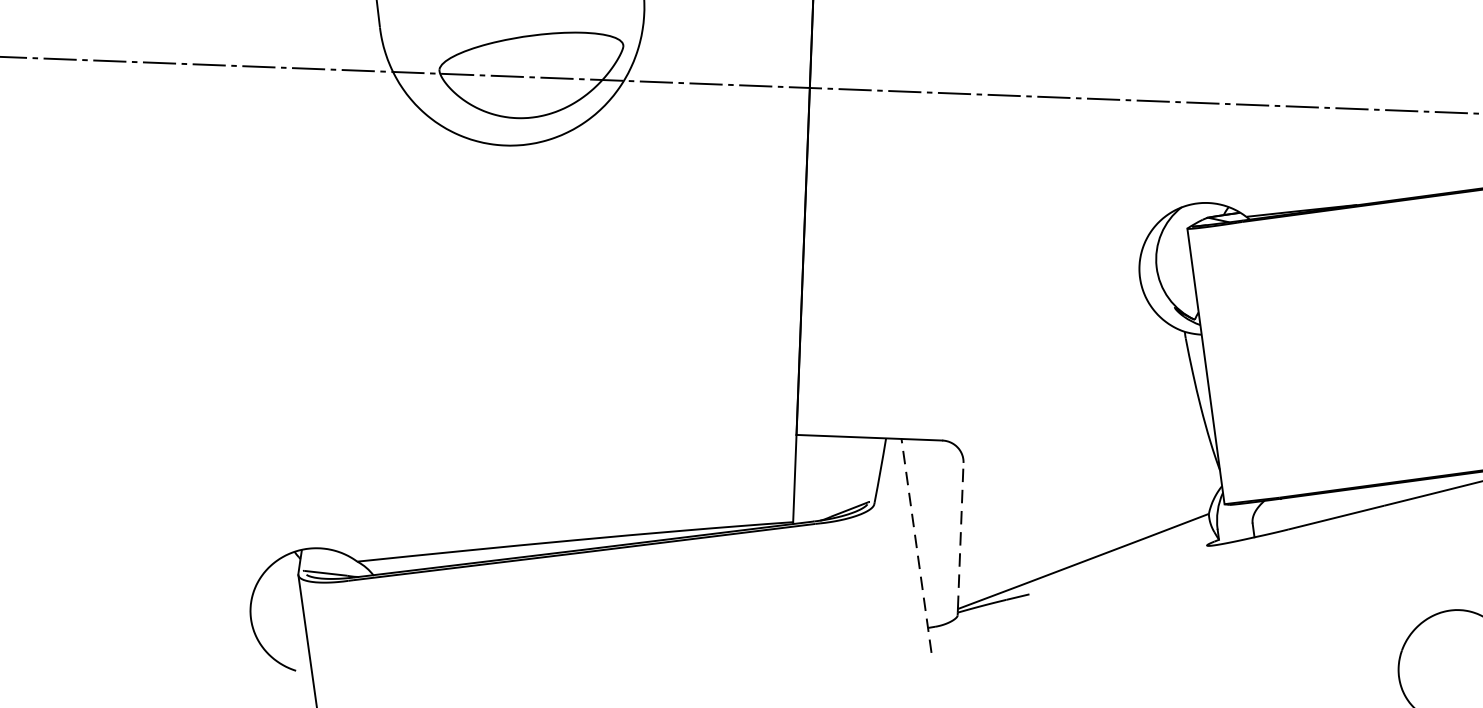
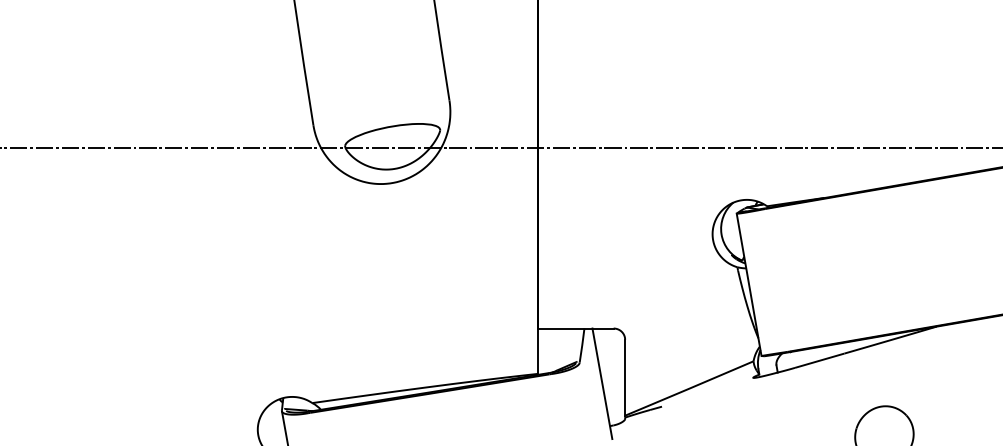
line: (961, 535) -> (625, 377), dashed -> solid
line: (916, 545) -> (602, 383), dashed -> solid

